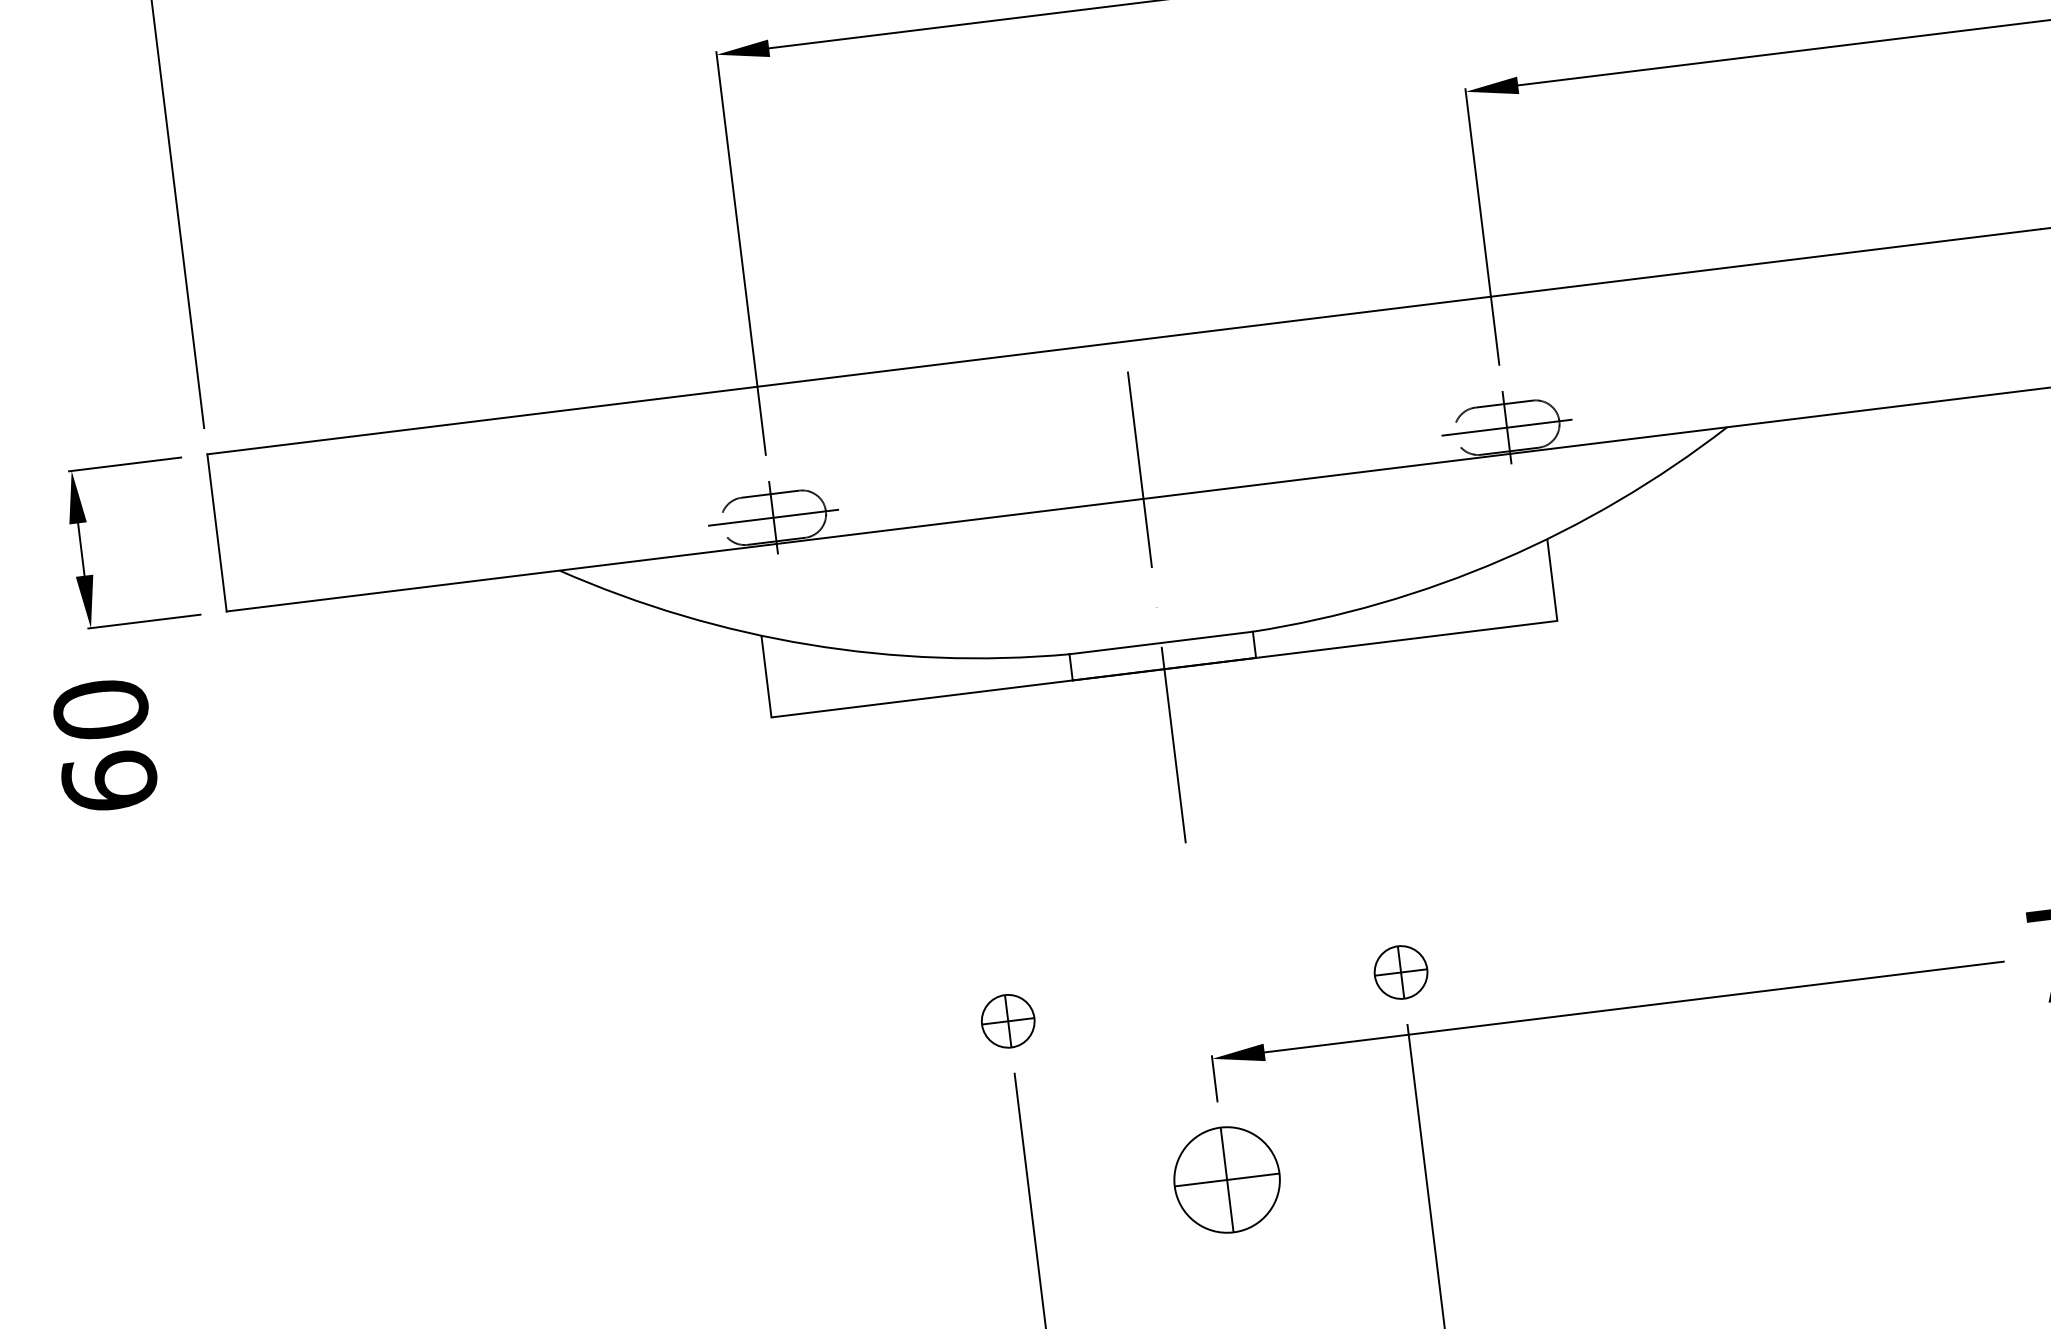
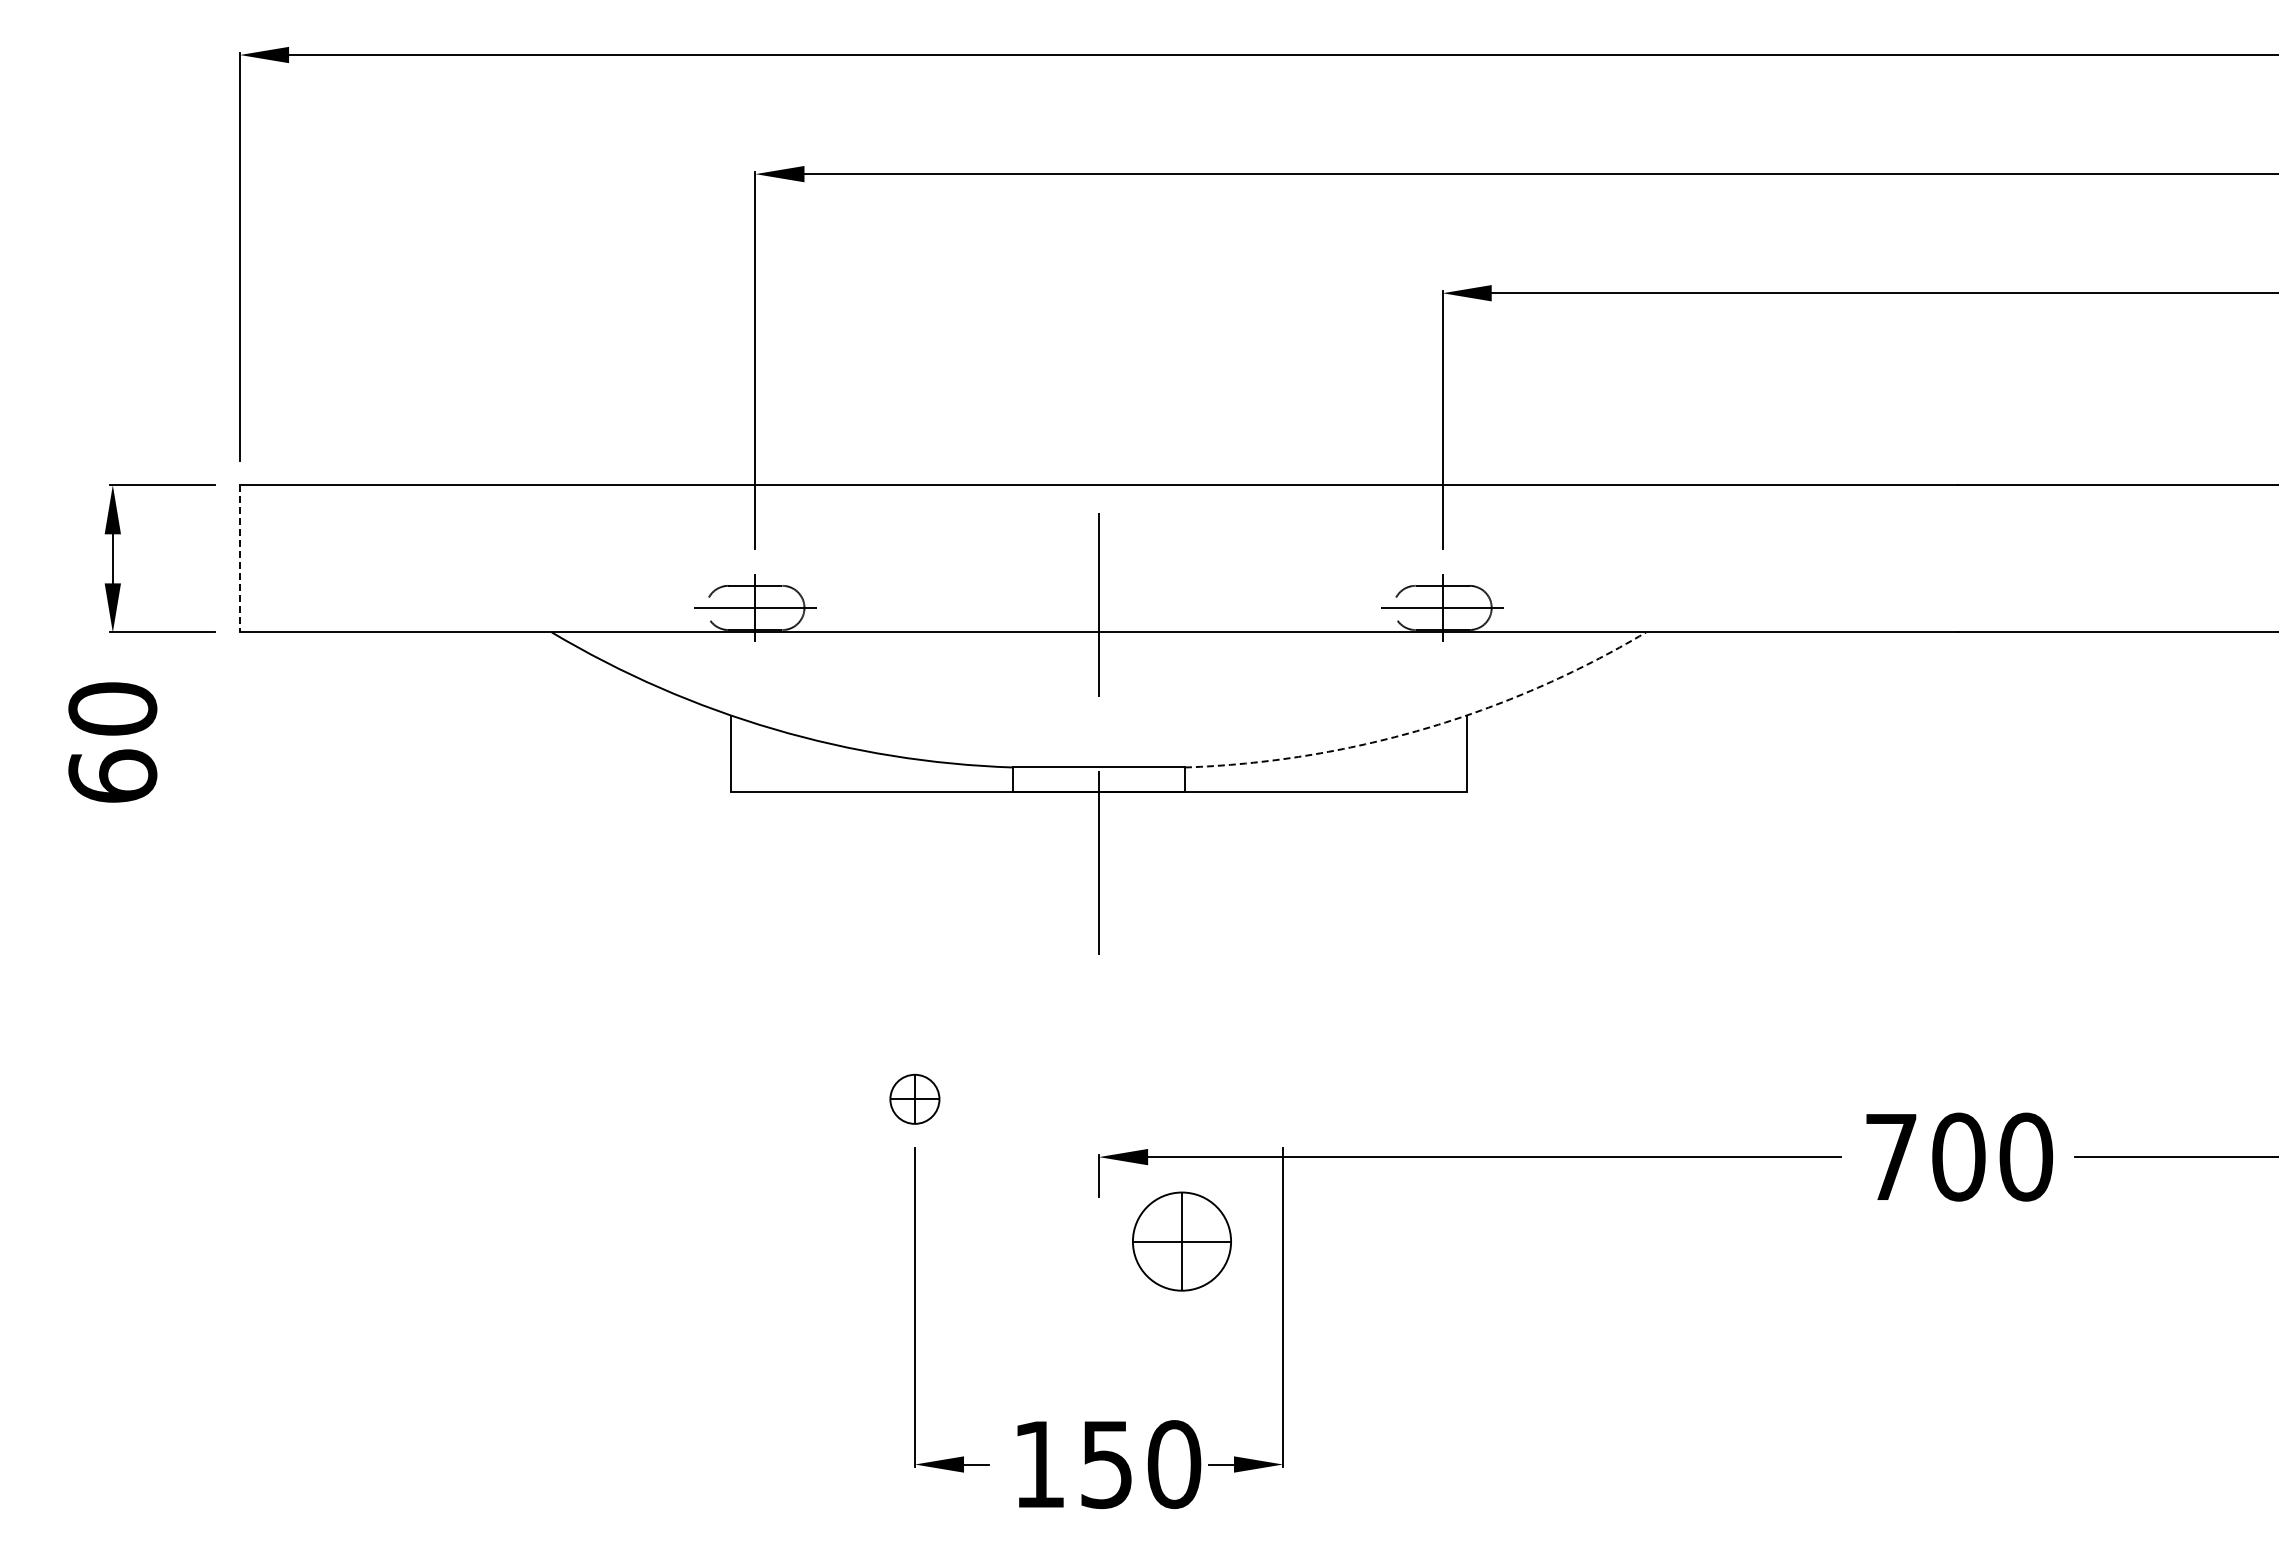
line: (216, 532) -> (239, 558), solid -> dashed
arc: (1502, 559) -> (1423, 729), solid -> dashed
part: (1400, 972) -> (1282, 1098), removed
part: (1226, 1179) -> (1181, 1241), moved

